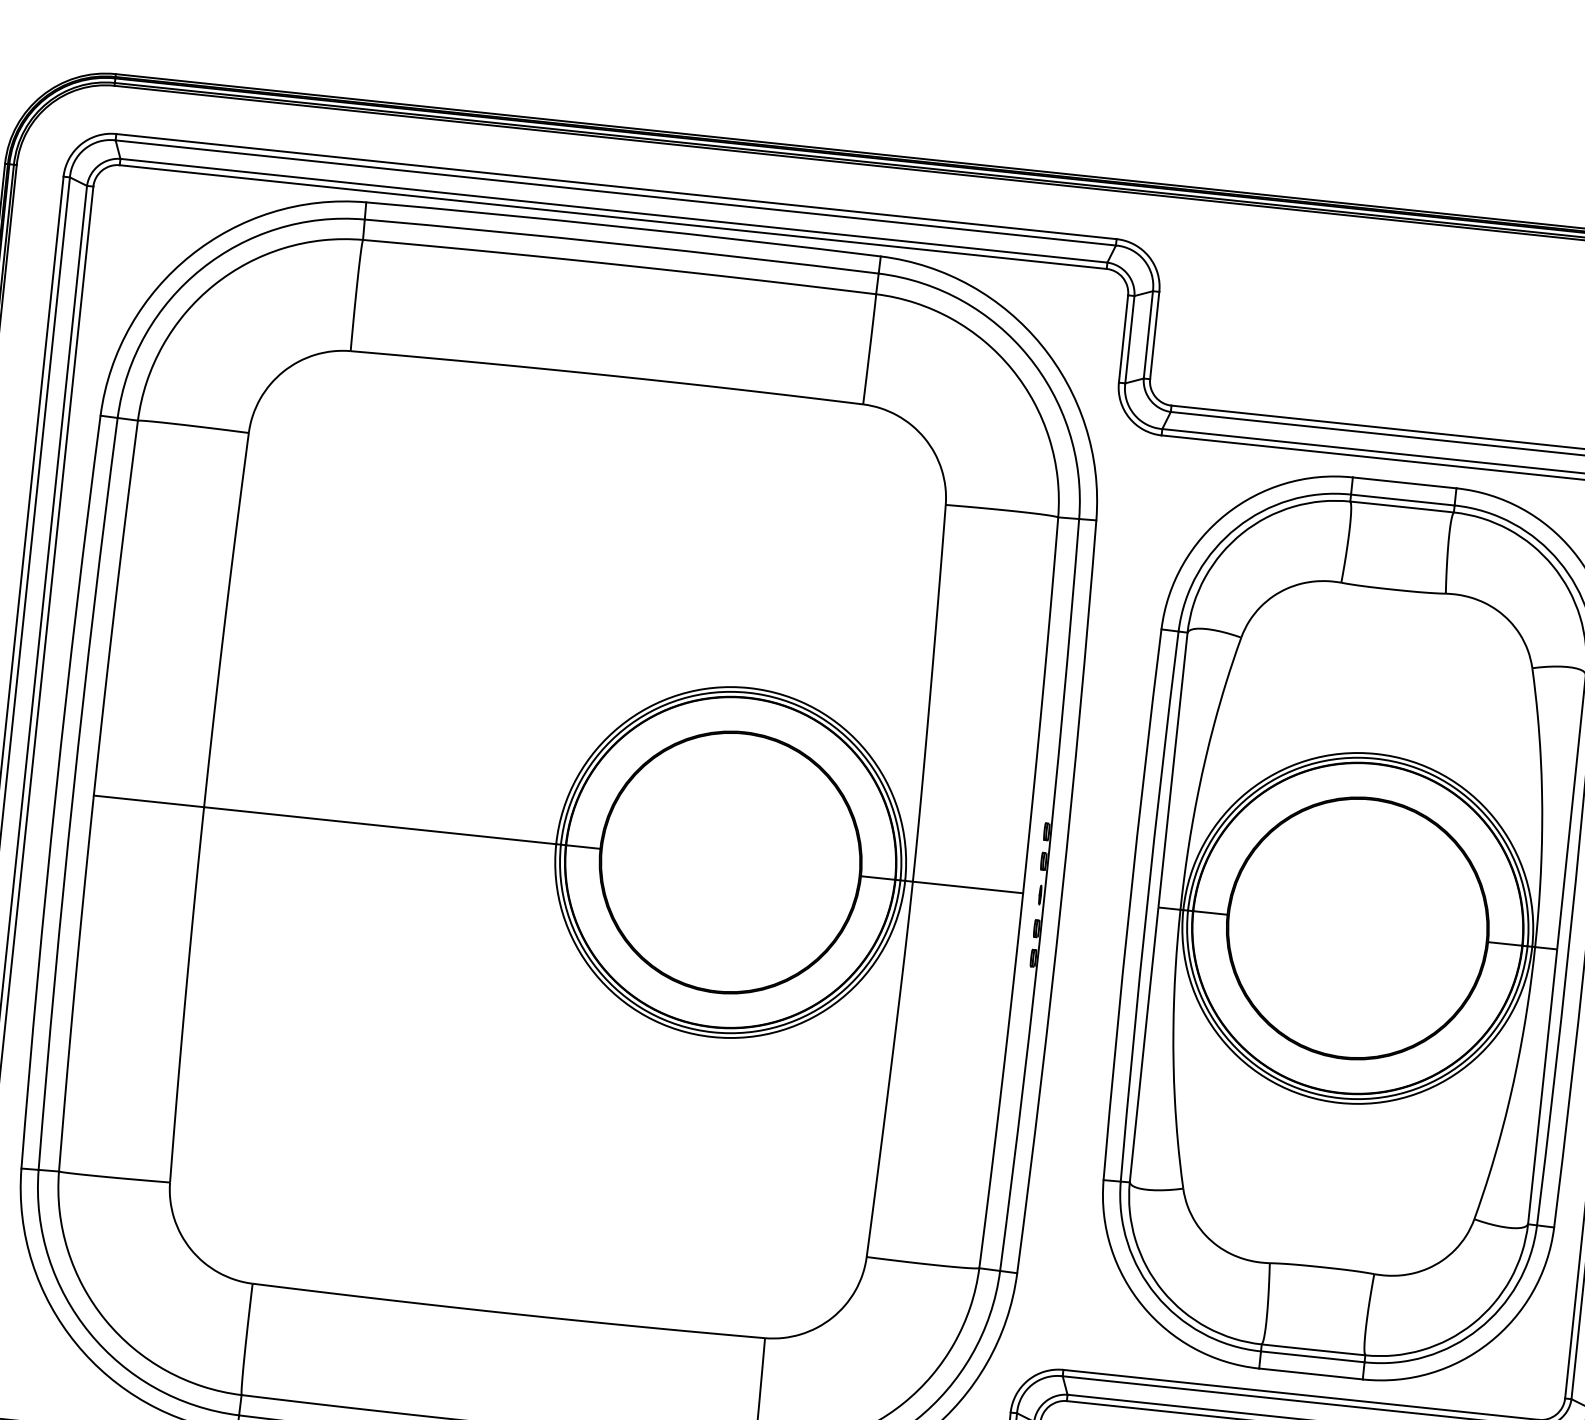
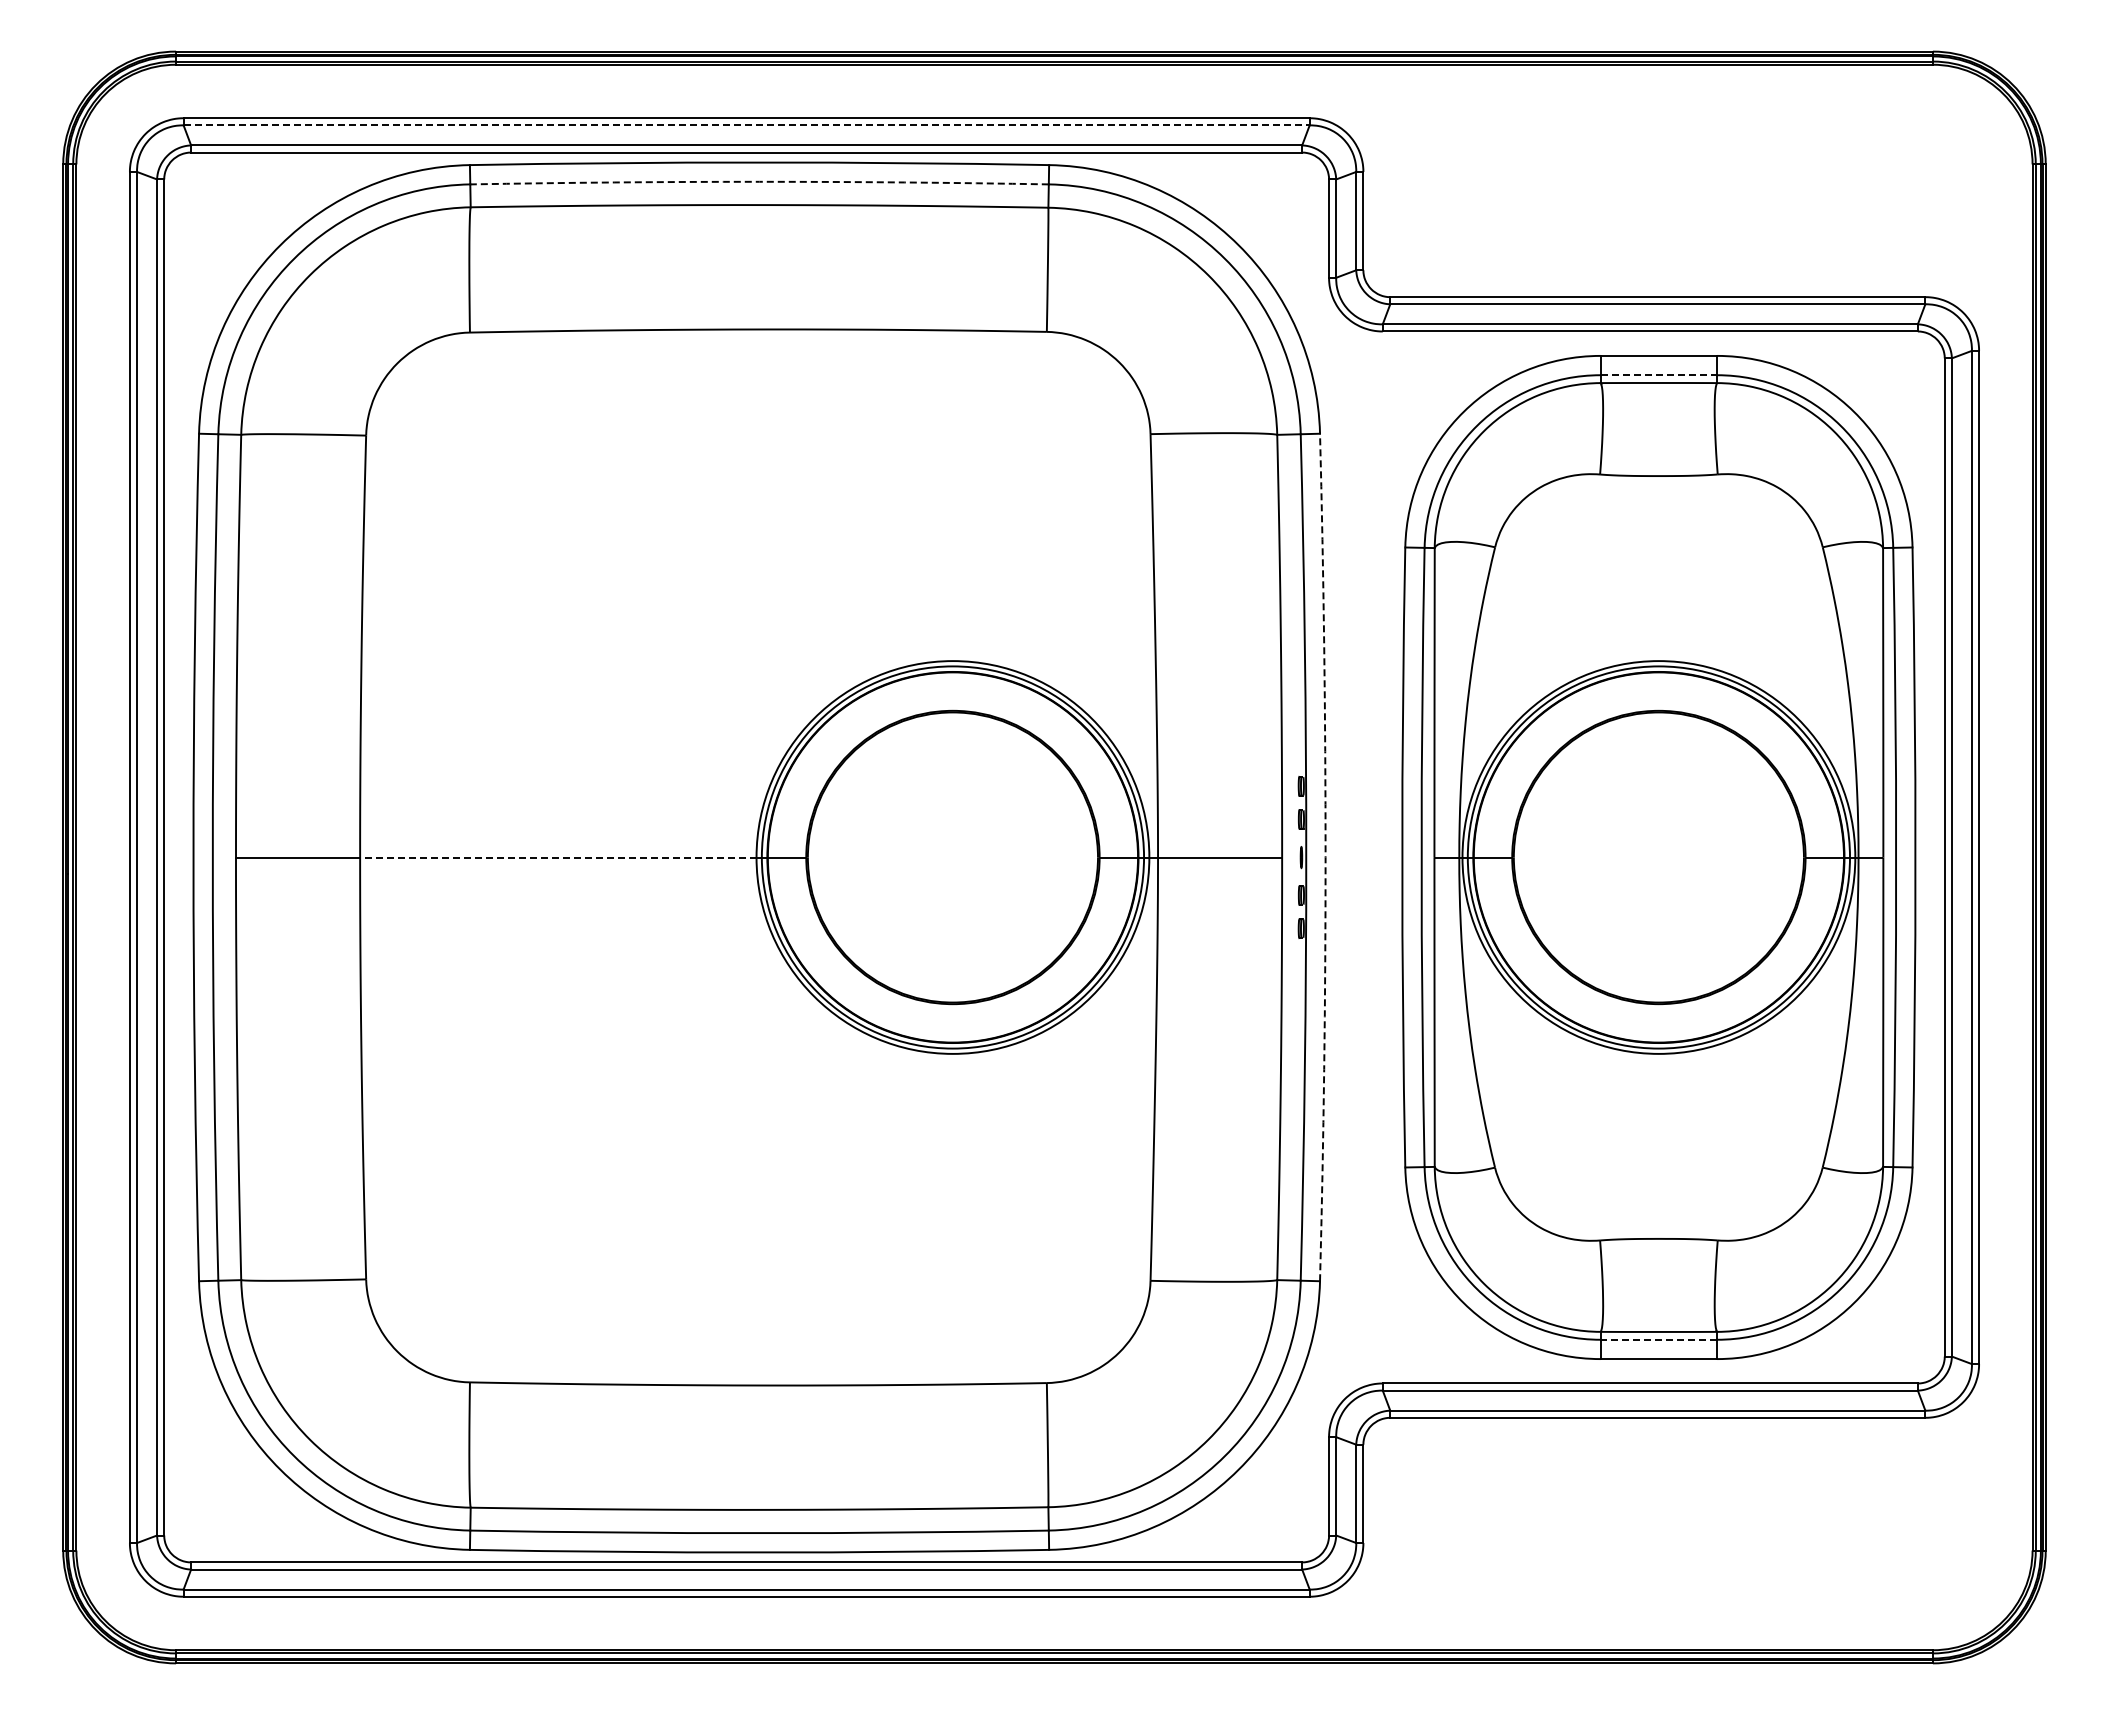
line: (616, 193) -> (747, 125), solid -> dashed
arc: (621, 243) -> (759, 181), solid -> dashed
line: (1403, 500) -> (1659, 375), solid -> dashed
line: (379, 825) -> (557, 857), solid -> dashed
arc: (1061, 897) -> (1325, 857), solid -> dashed
line: (1312, 1356) -> (1658, 1339), solid -> dashed

